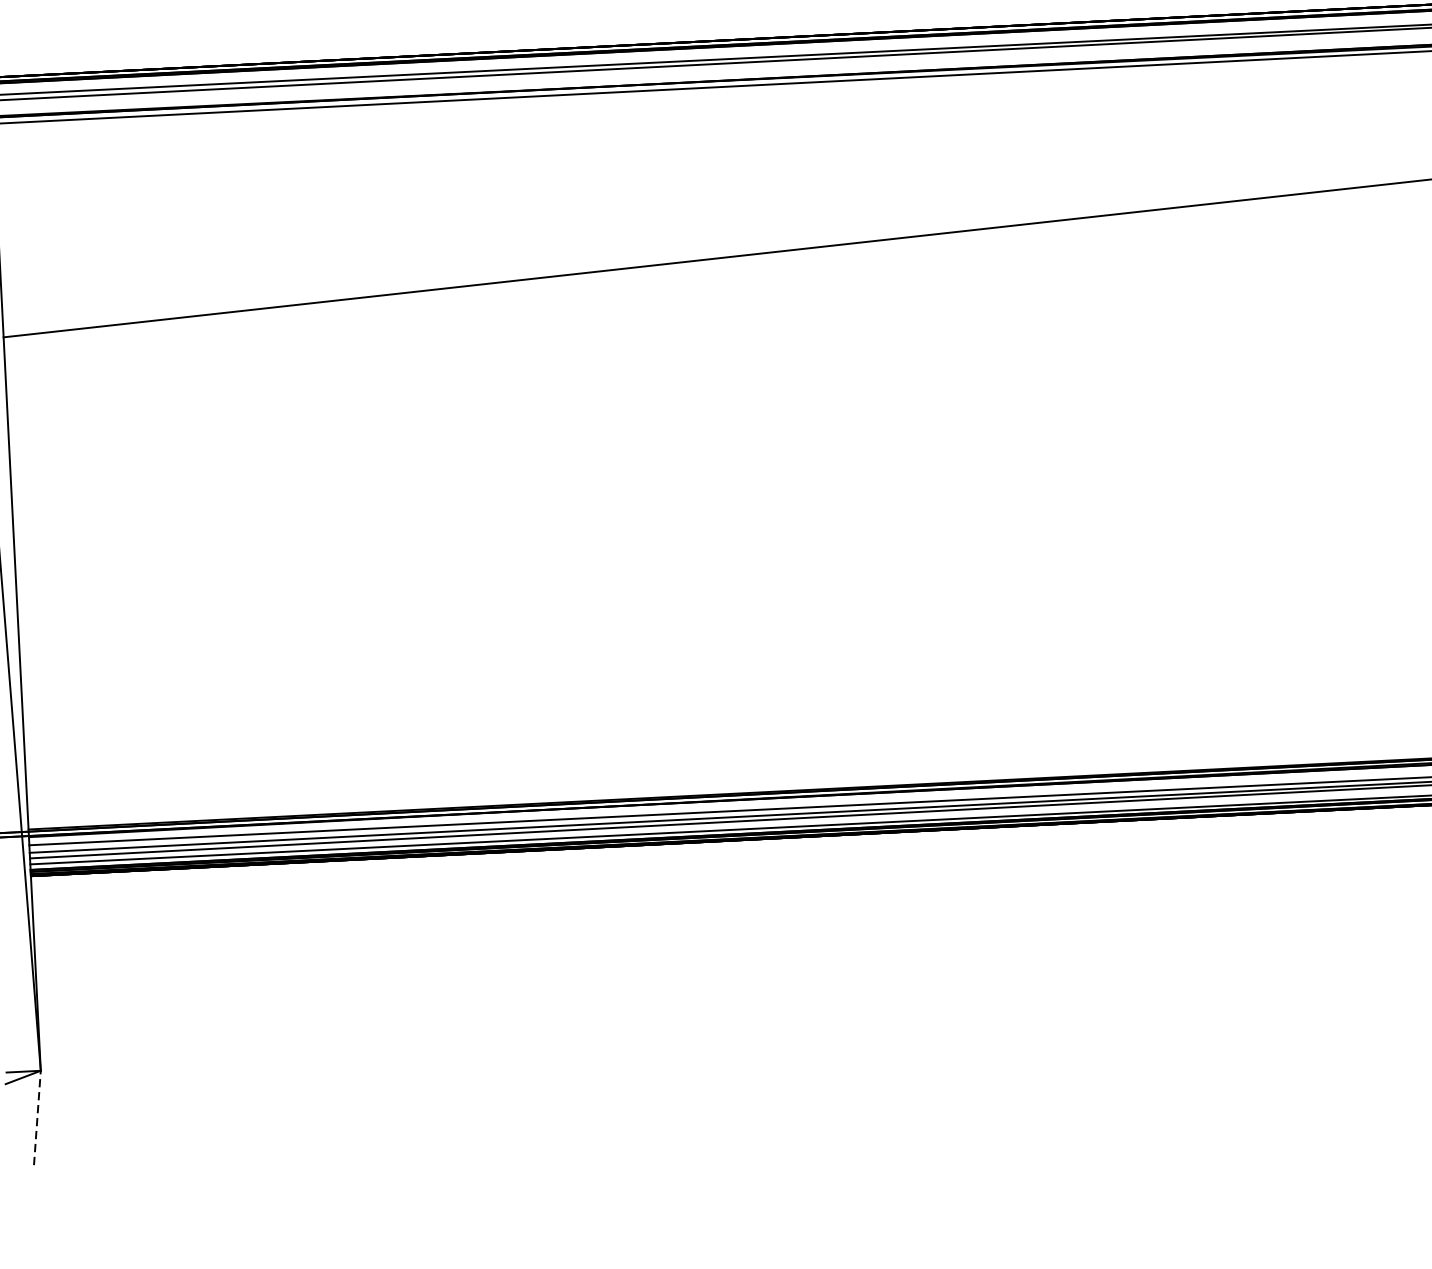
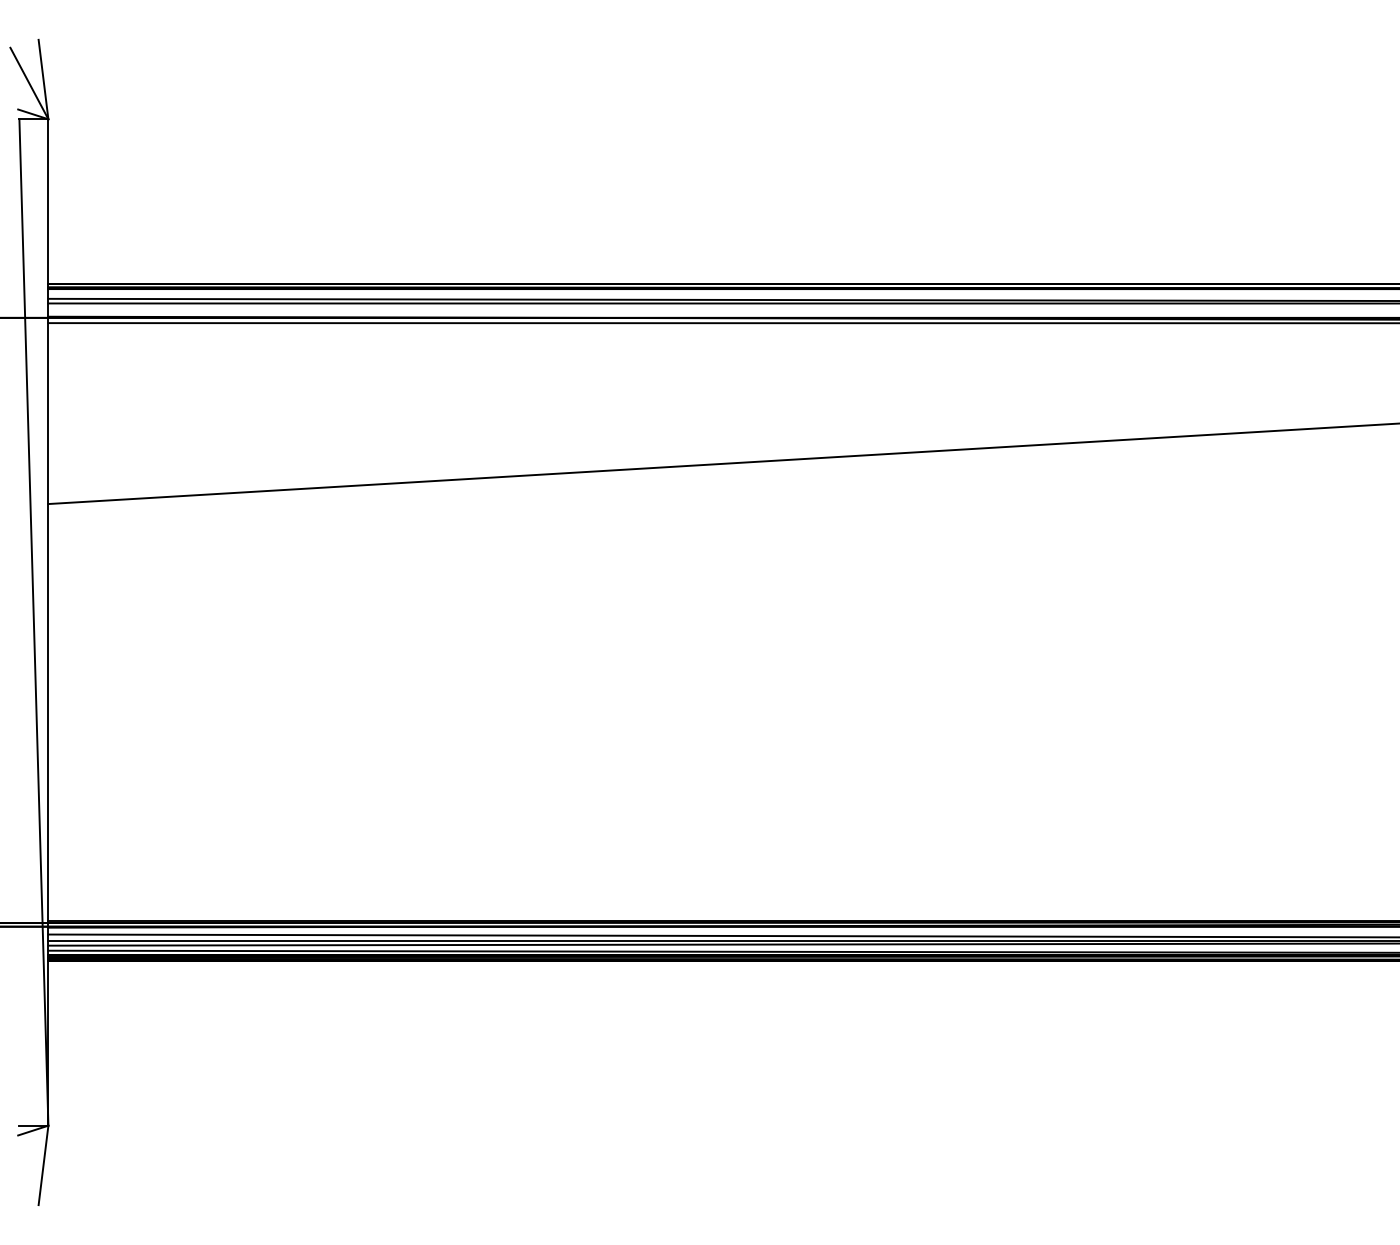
line: (37, 1116) -> (43, 1164), dashed -> solid

